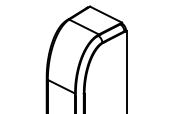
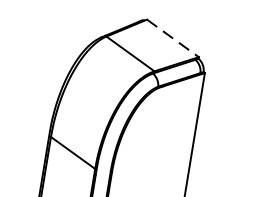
line: (106, 14) -> (173, 38), solid -> dashed

